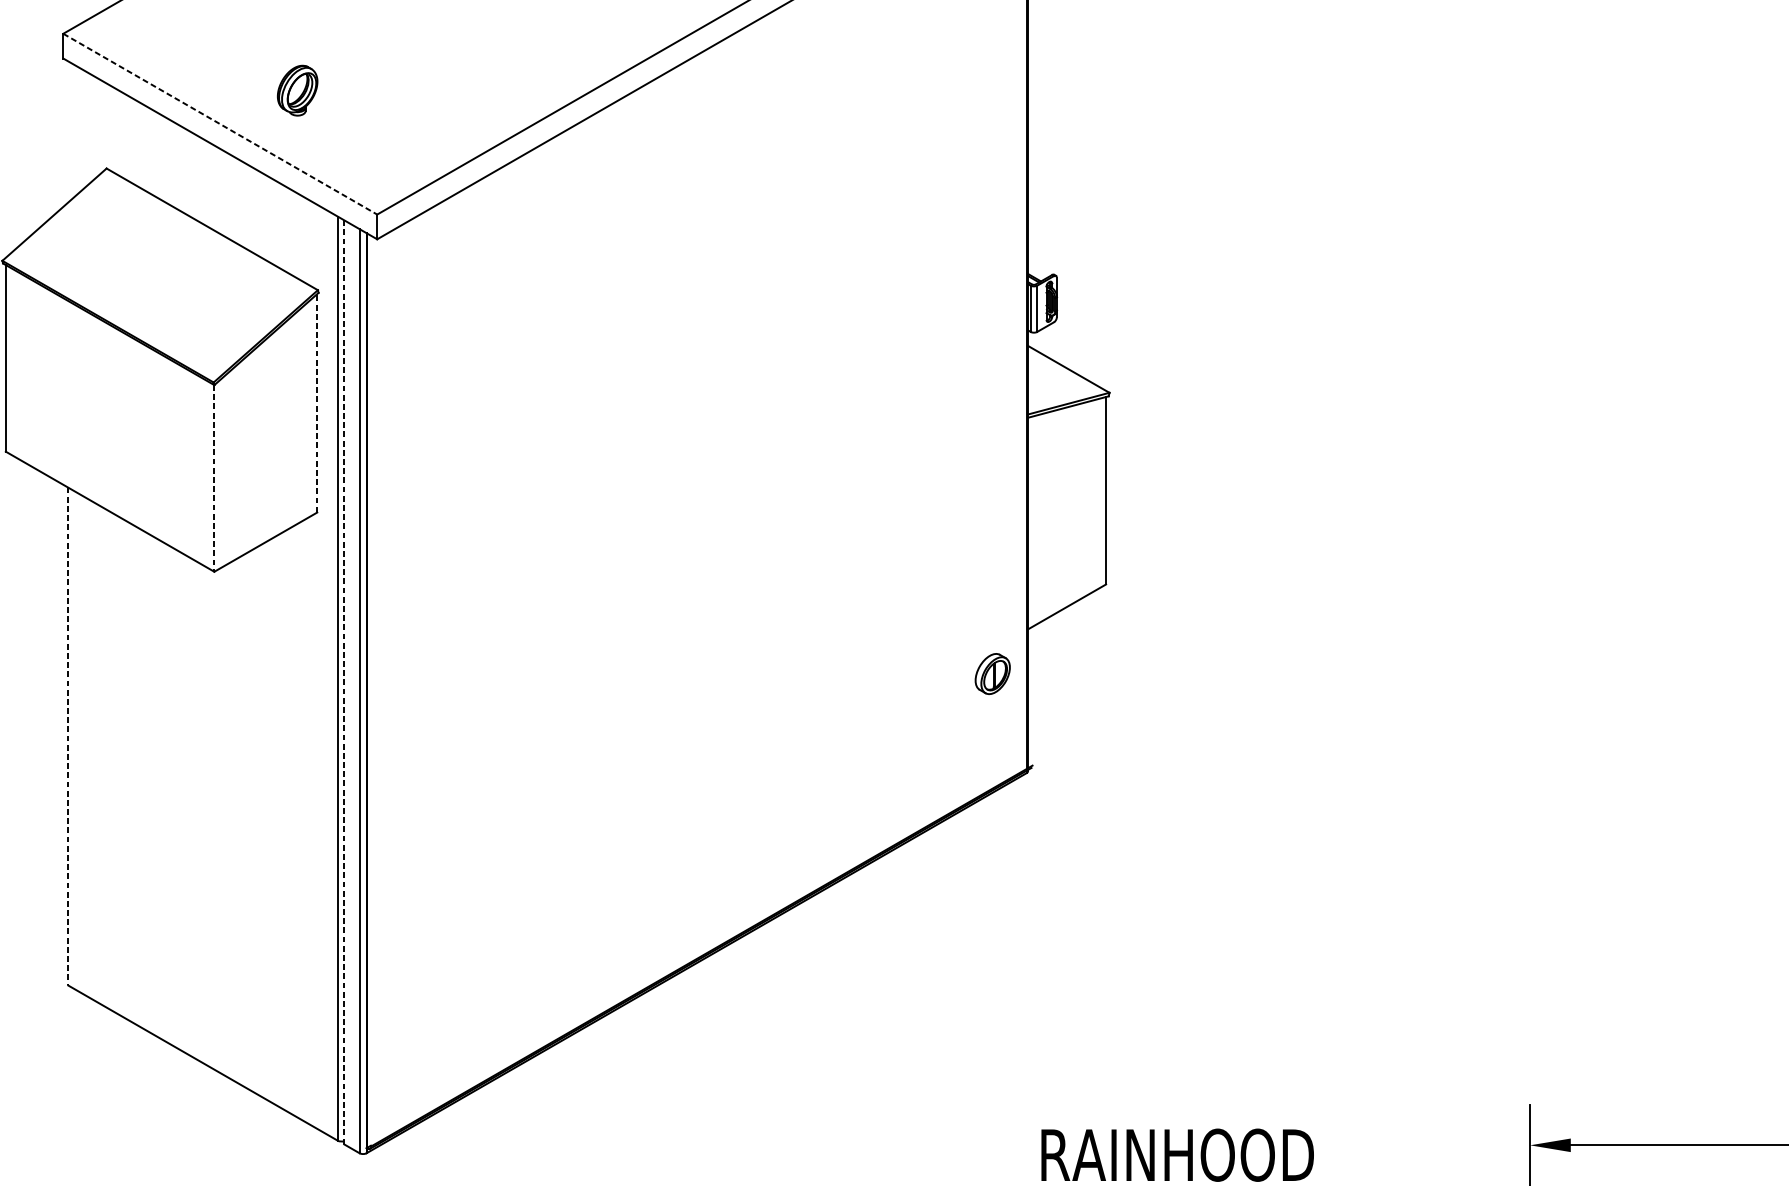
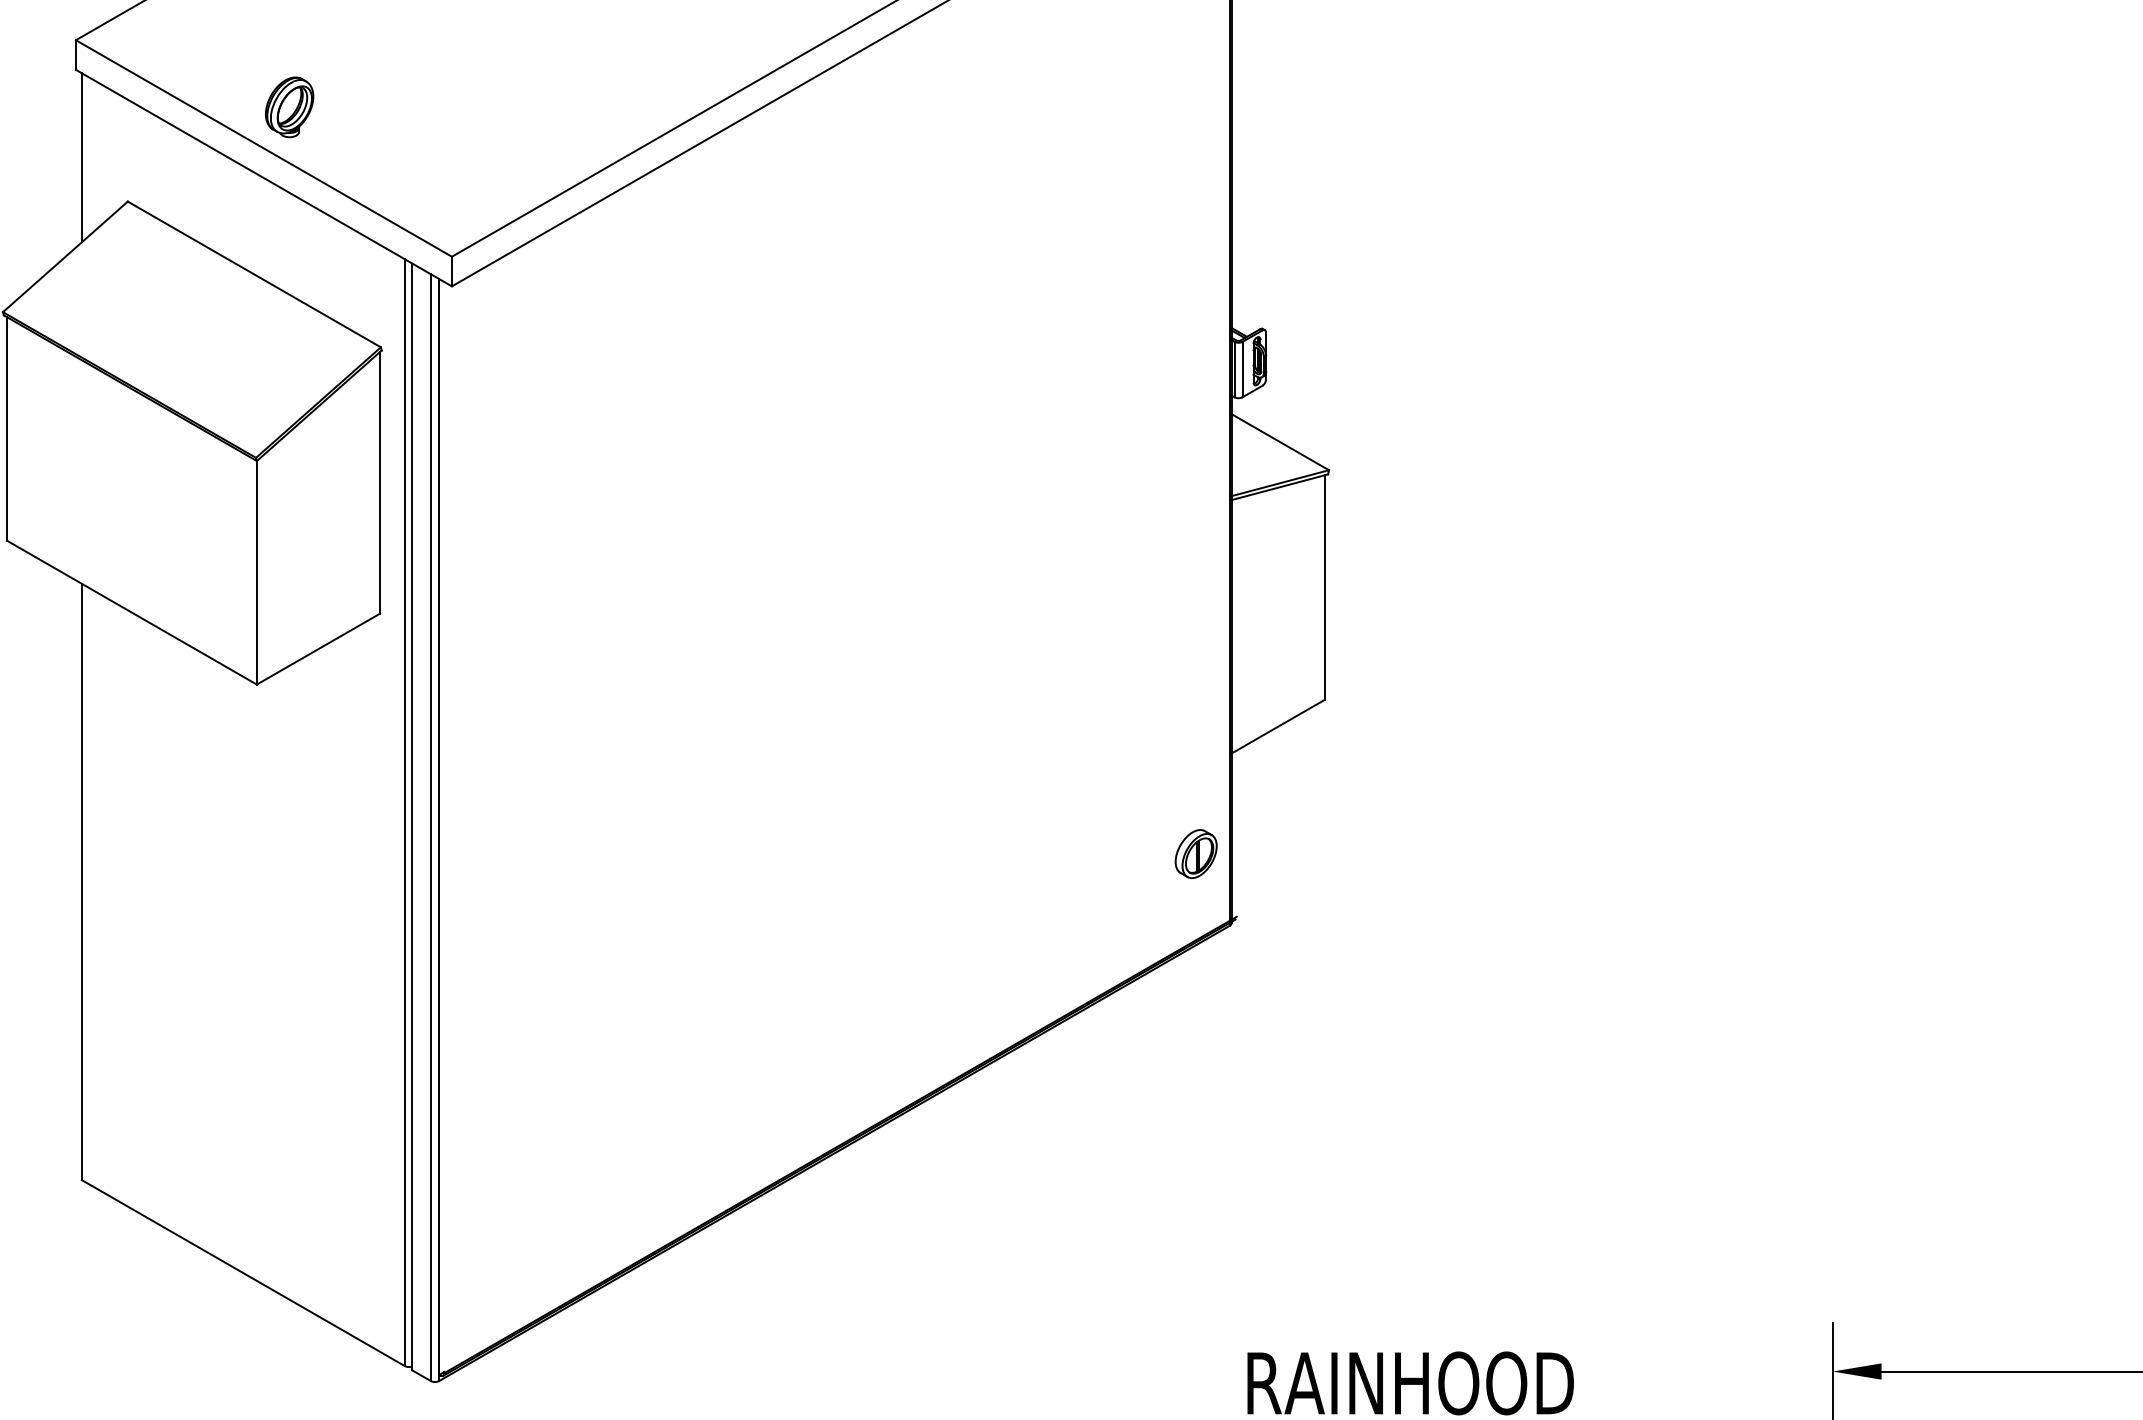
part: (297, 90) -> (289, 107), moved
line: (219, 124) -> (263, 148), dashed -> solid
line: (67, 131) -> (81, 157), added
line: (317, 403) -> (380, 482), dashed -> solid
line: (214, 478) -> (256, 572), dashed -> solid
part: (992, 674) -> (1195, 854), moved
line: (344, 682) -> (412, 817), dashed -> solid
line: (67, 737) -> (81, 882), dashed -> solid

